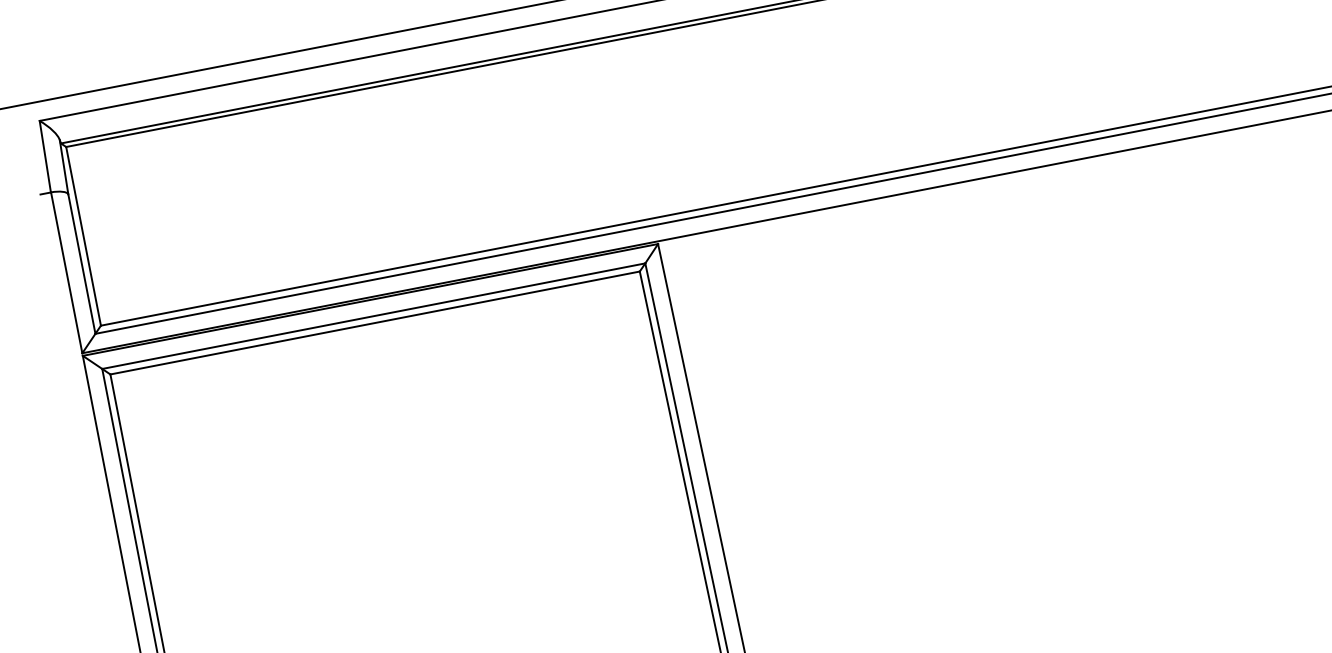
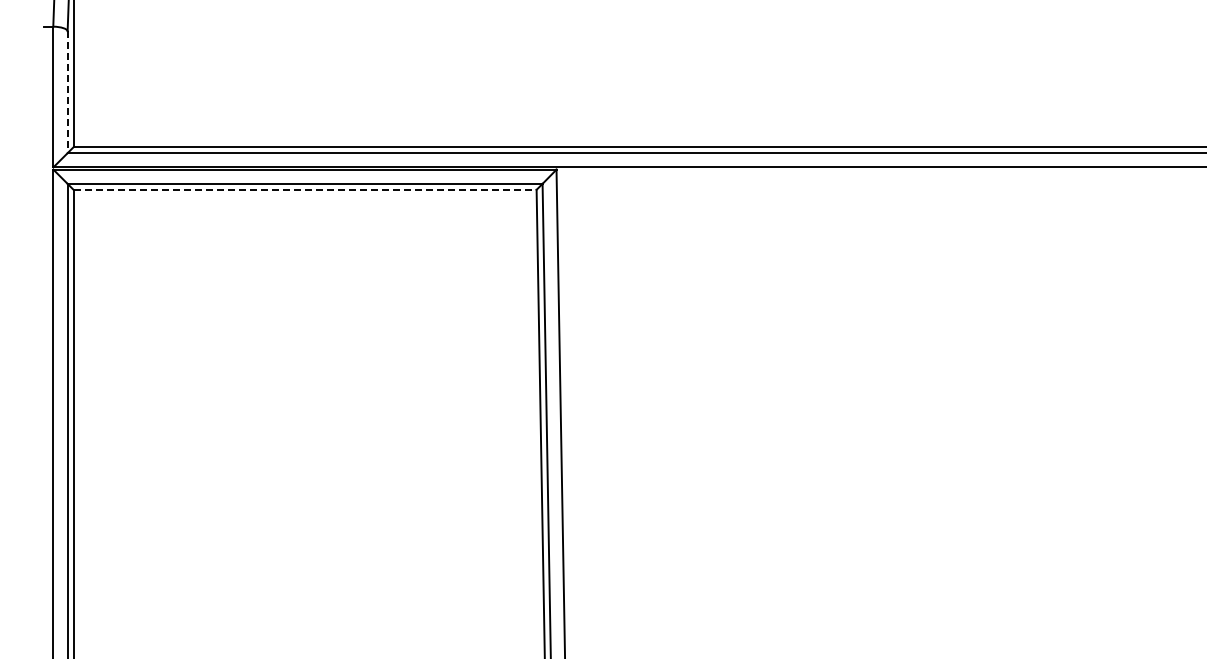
line: (81, 264) -> (67, 92), solid -> dashed
line: (375, 322) -> (305, 189), solid -> dashed

